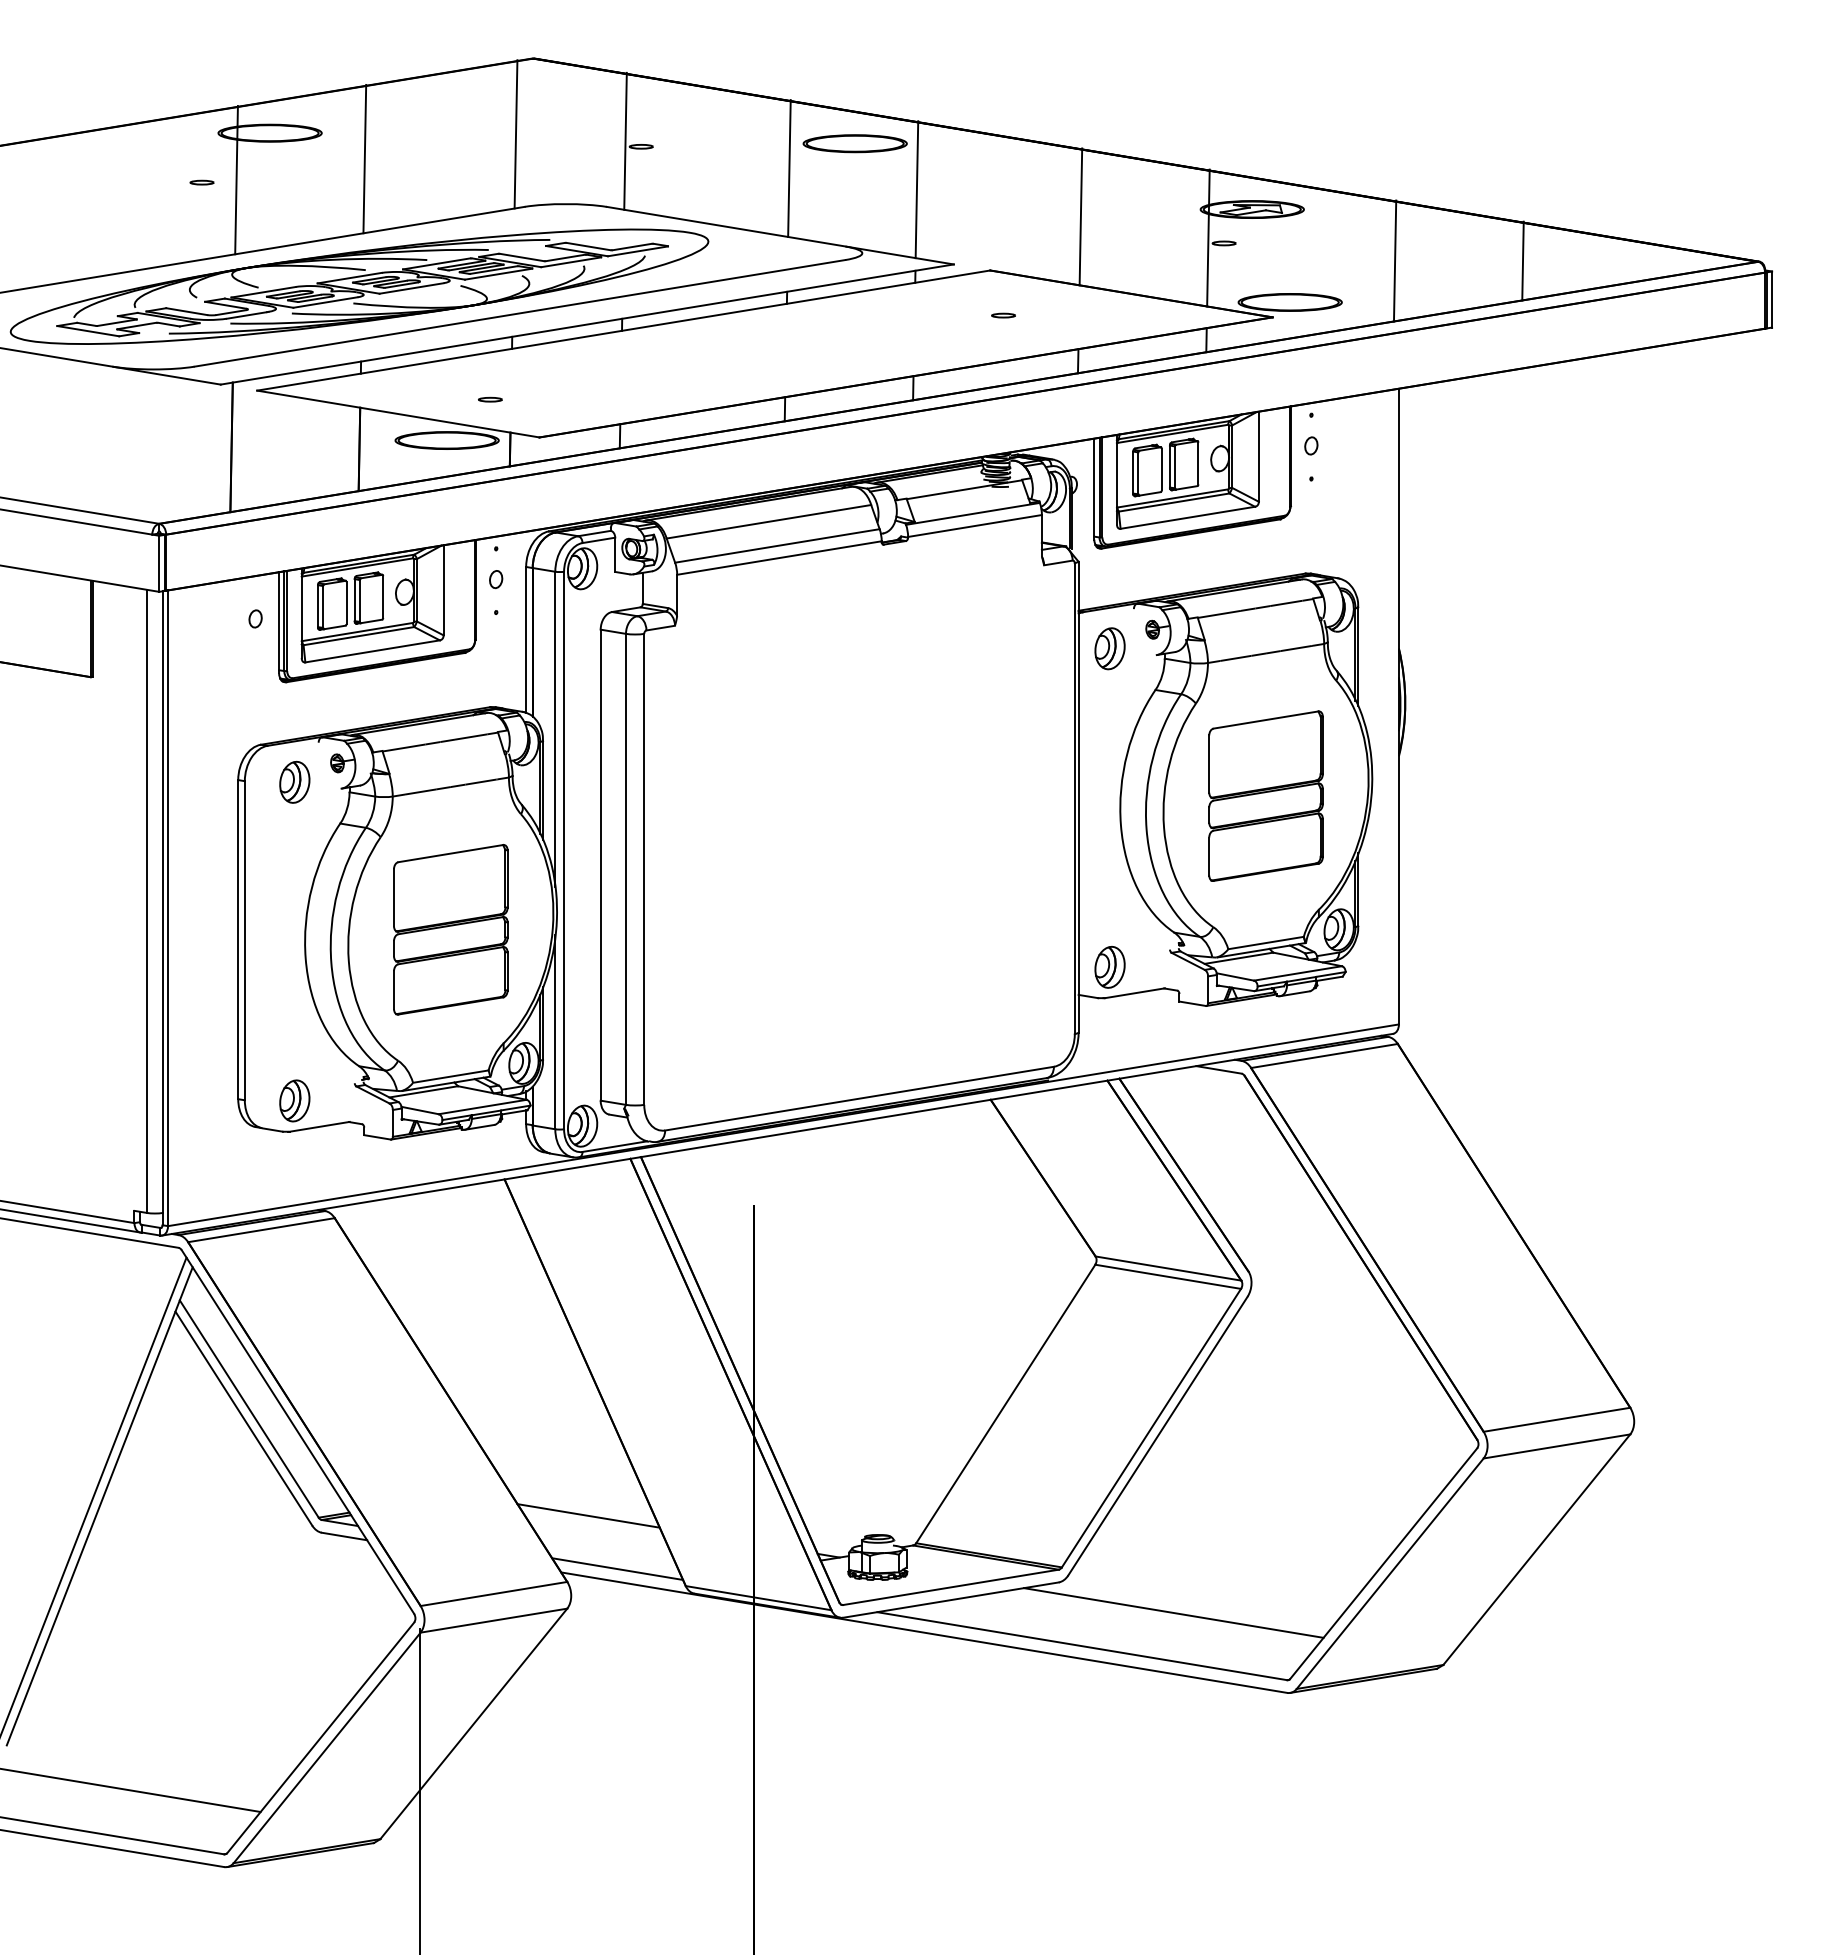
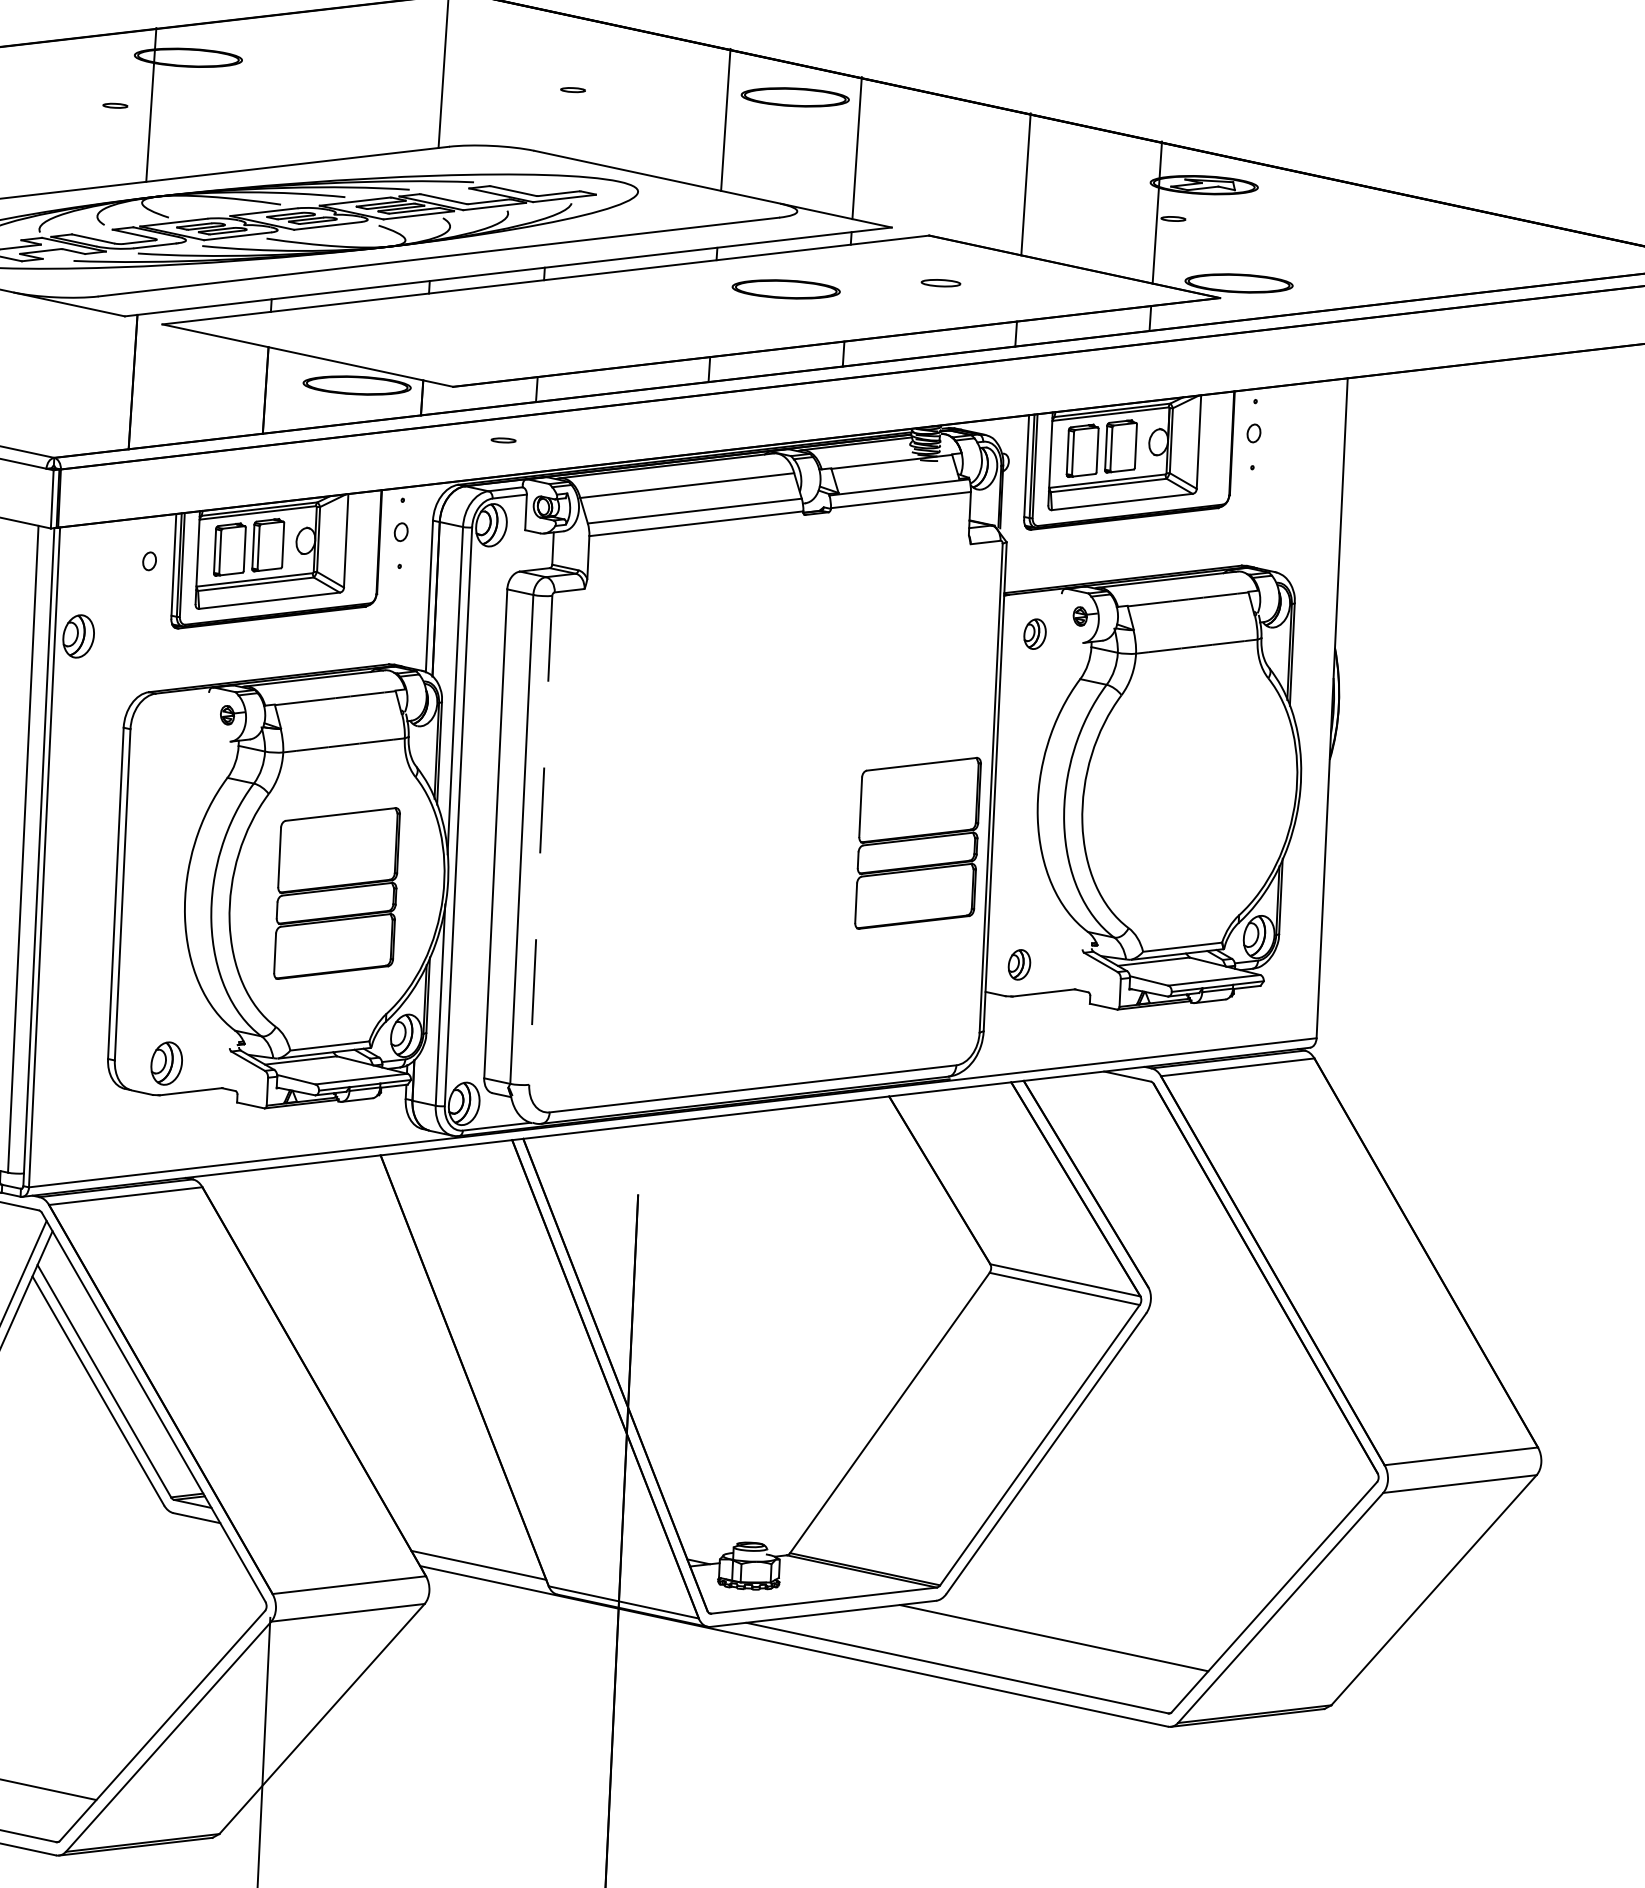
line: (625, 140) -> (556, 82), removed
line: (364, 158) -> (285, 88), removed
line: (1394, 260) -> (1349, 245), removed
line: (1522, 260) -> (1482, 251), removed
part: (1003, 315) -> (940, 282), size x1.6
part: (854, 328) -> (785, 289), added
part: (490, 399) -> (503, 440), moved
part: (1109, 648) -> (1034, 633), size x0.7
part: (294, 781) -> (78, 635), moved
part: (1265, 795) -> (917, 842), moved
line: (644, 869) -> (541, 840), solid -> dashed
part: (1109, 967) -> (1018, 964), size x0.7
line: (588, 1515) -> (451, 1508), removed

